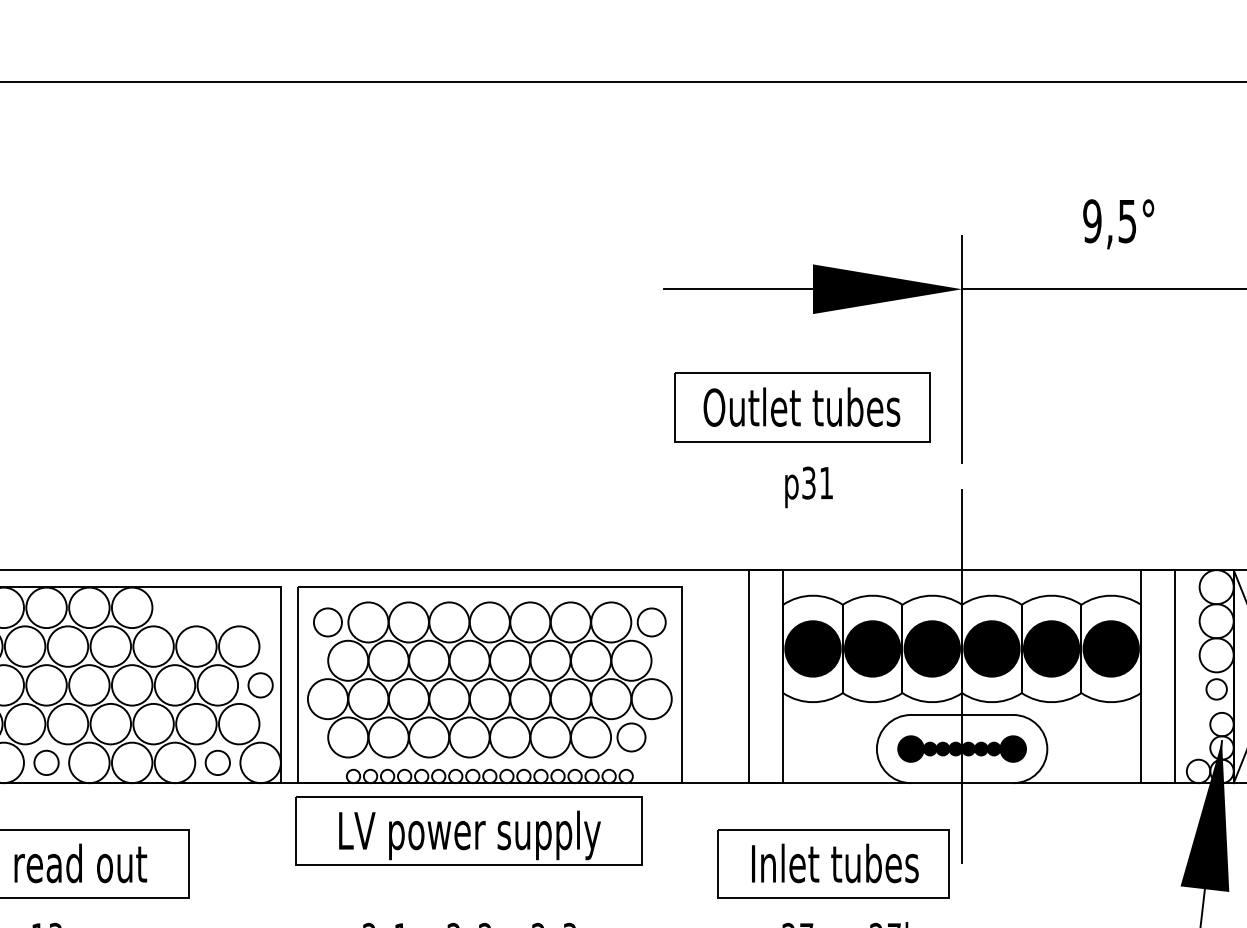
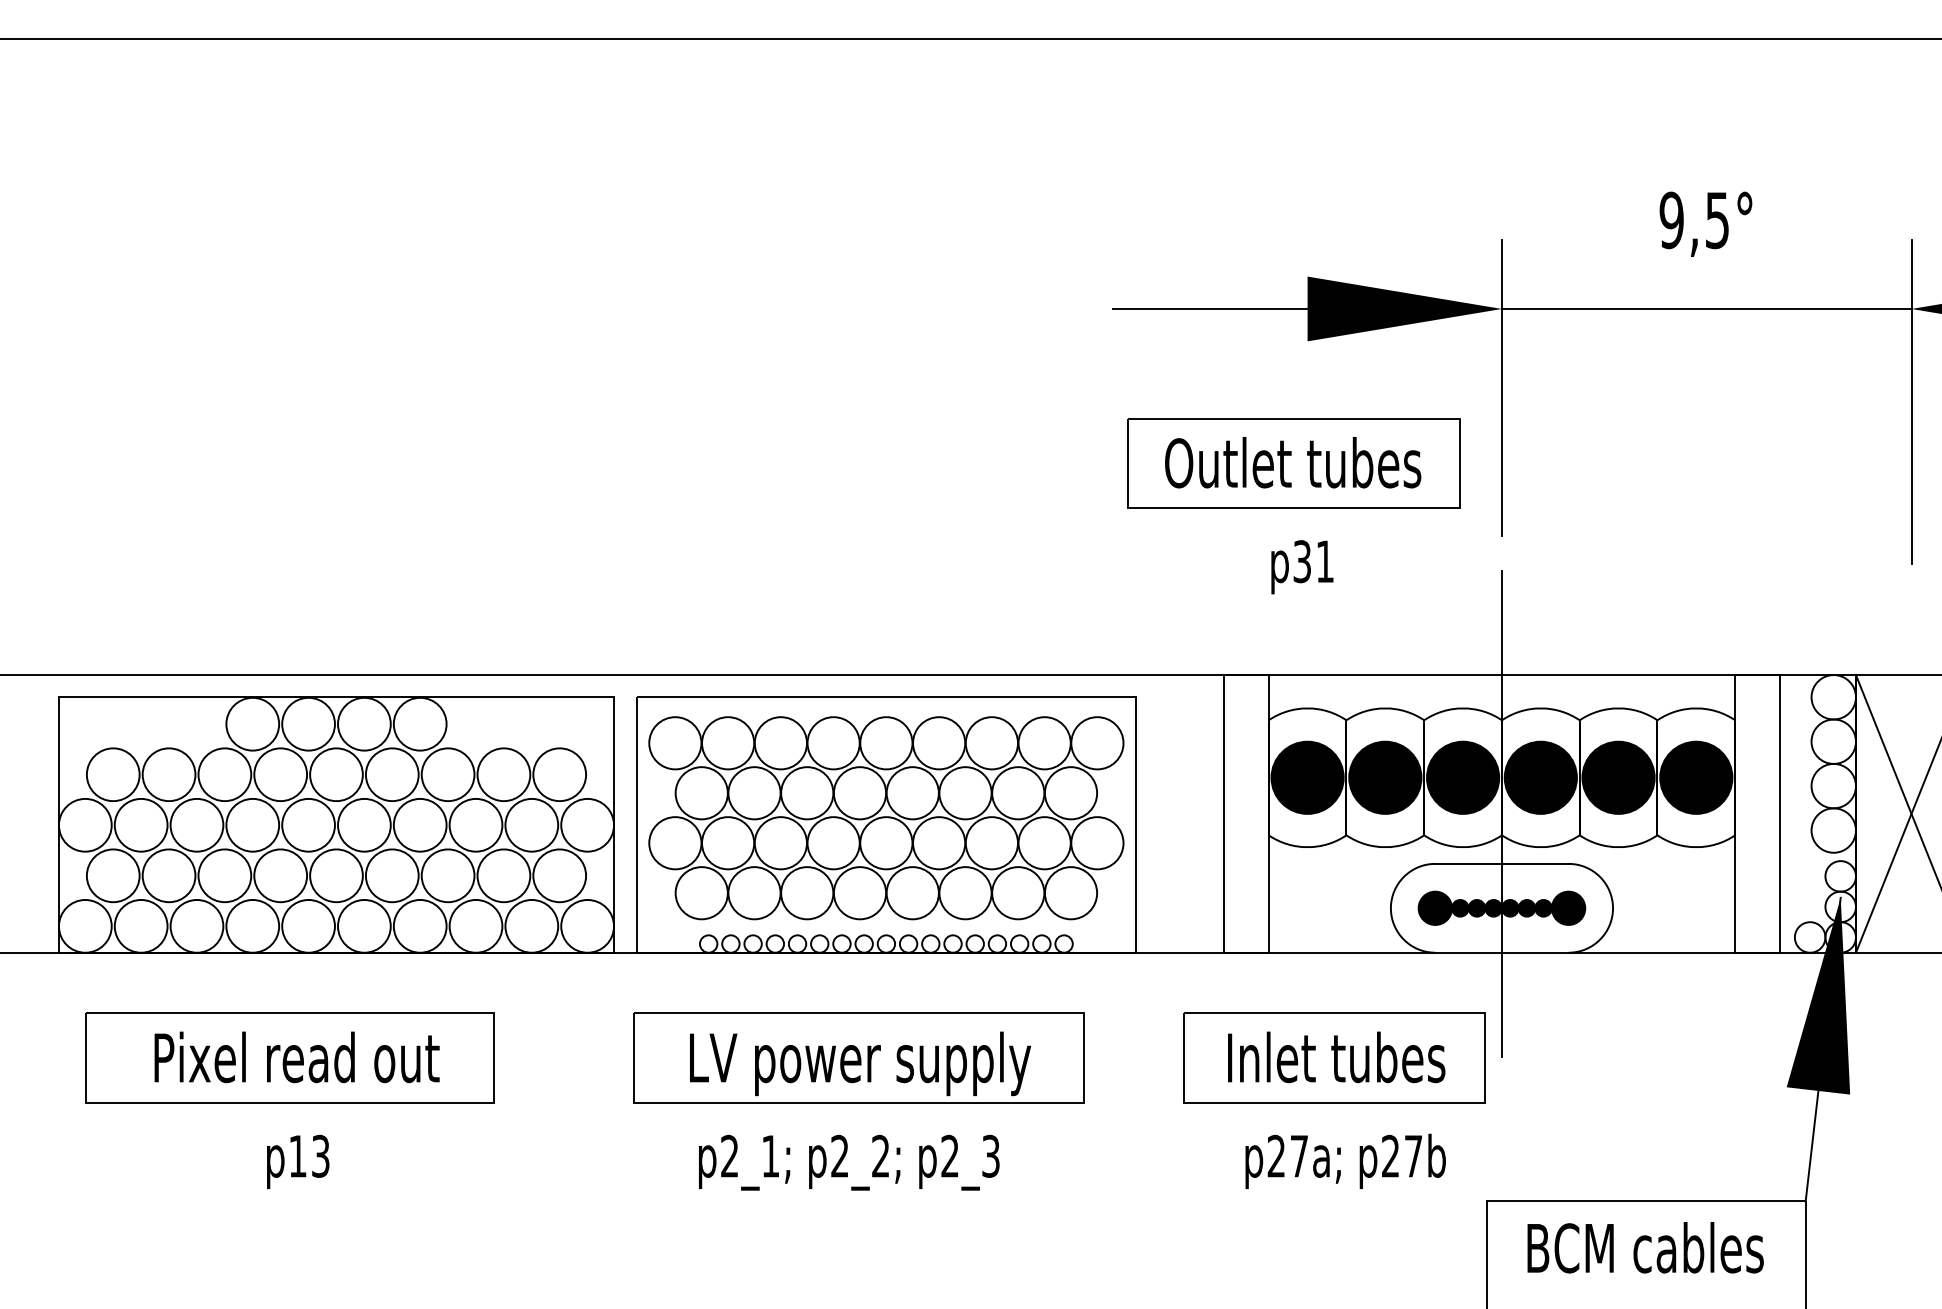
circle: (328, 622) -> (675, 743), size x1.43
circle: (651, 622) -> (1097, 743), size x1.43
circle: (260, 684) -> (587, 824), size x1.67
circle: (1216, 689) -> (1833, 830), size x1.67
circle: (631, 737) -> (1070, 893), size x1.43
circle: (46, 762) -> (308, 925), size x1.67
circle: (217, 762) -> (531, 925), size x1.67
part: (468, 830) -> (858, 1057), moved

